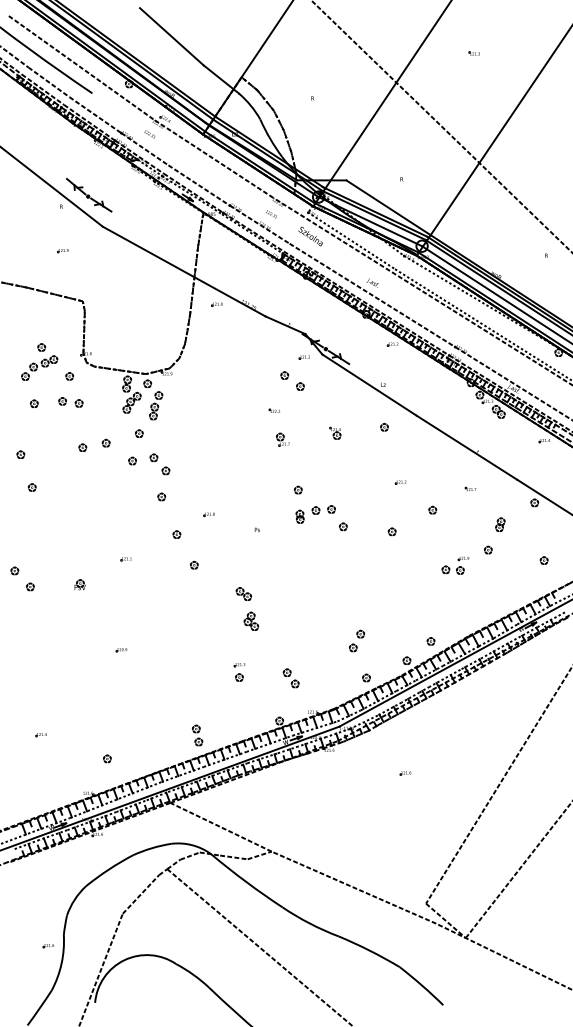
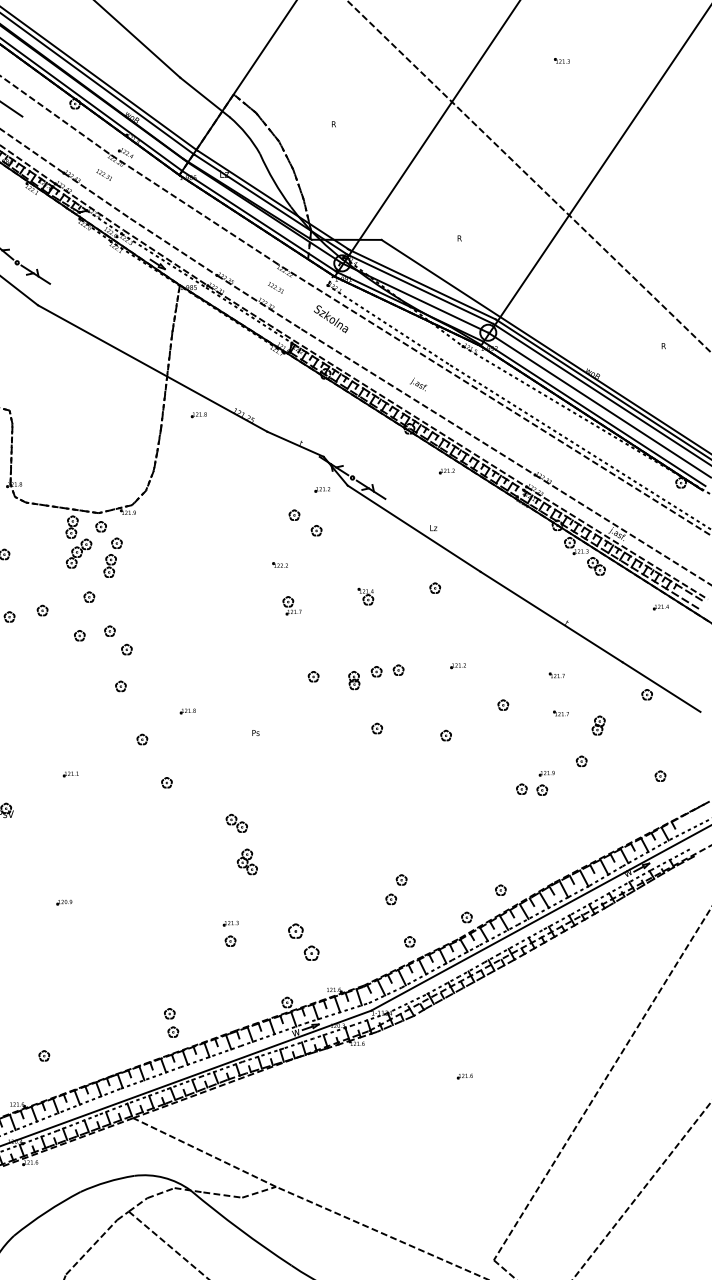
part: (315, 514) -> (375, 677), moved
part: (473, 515) -> (560, 712), added
part: (290, 678) -> (302, 942), size x1.4

